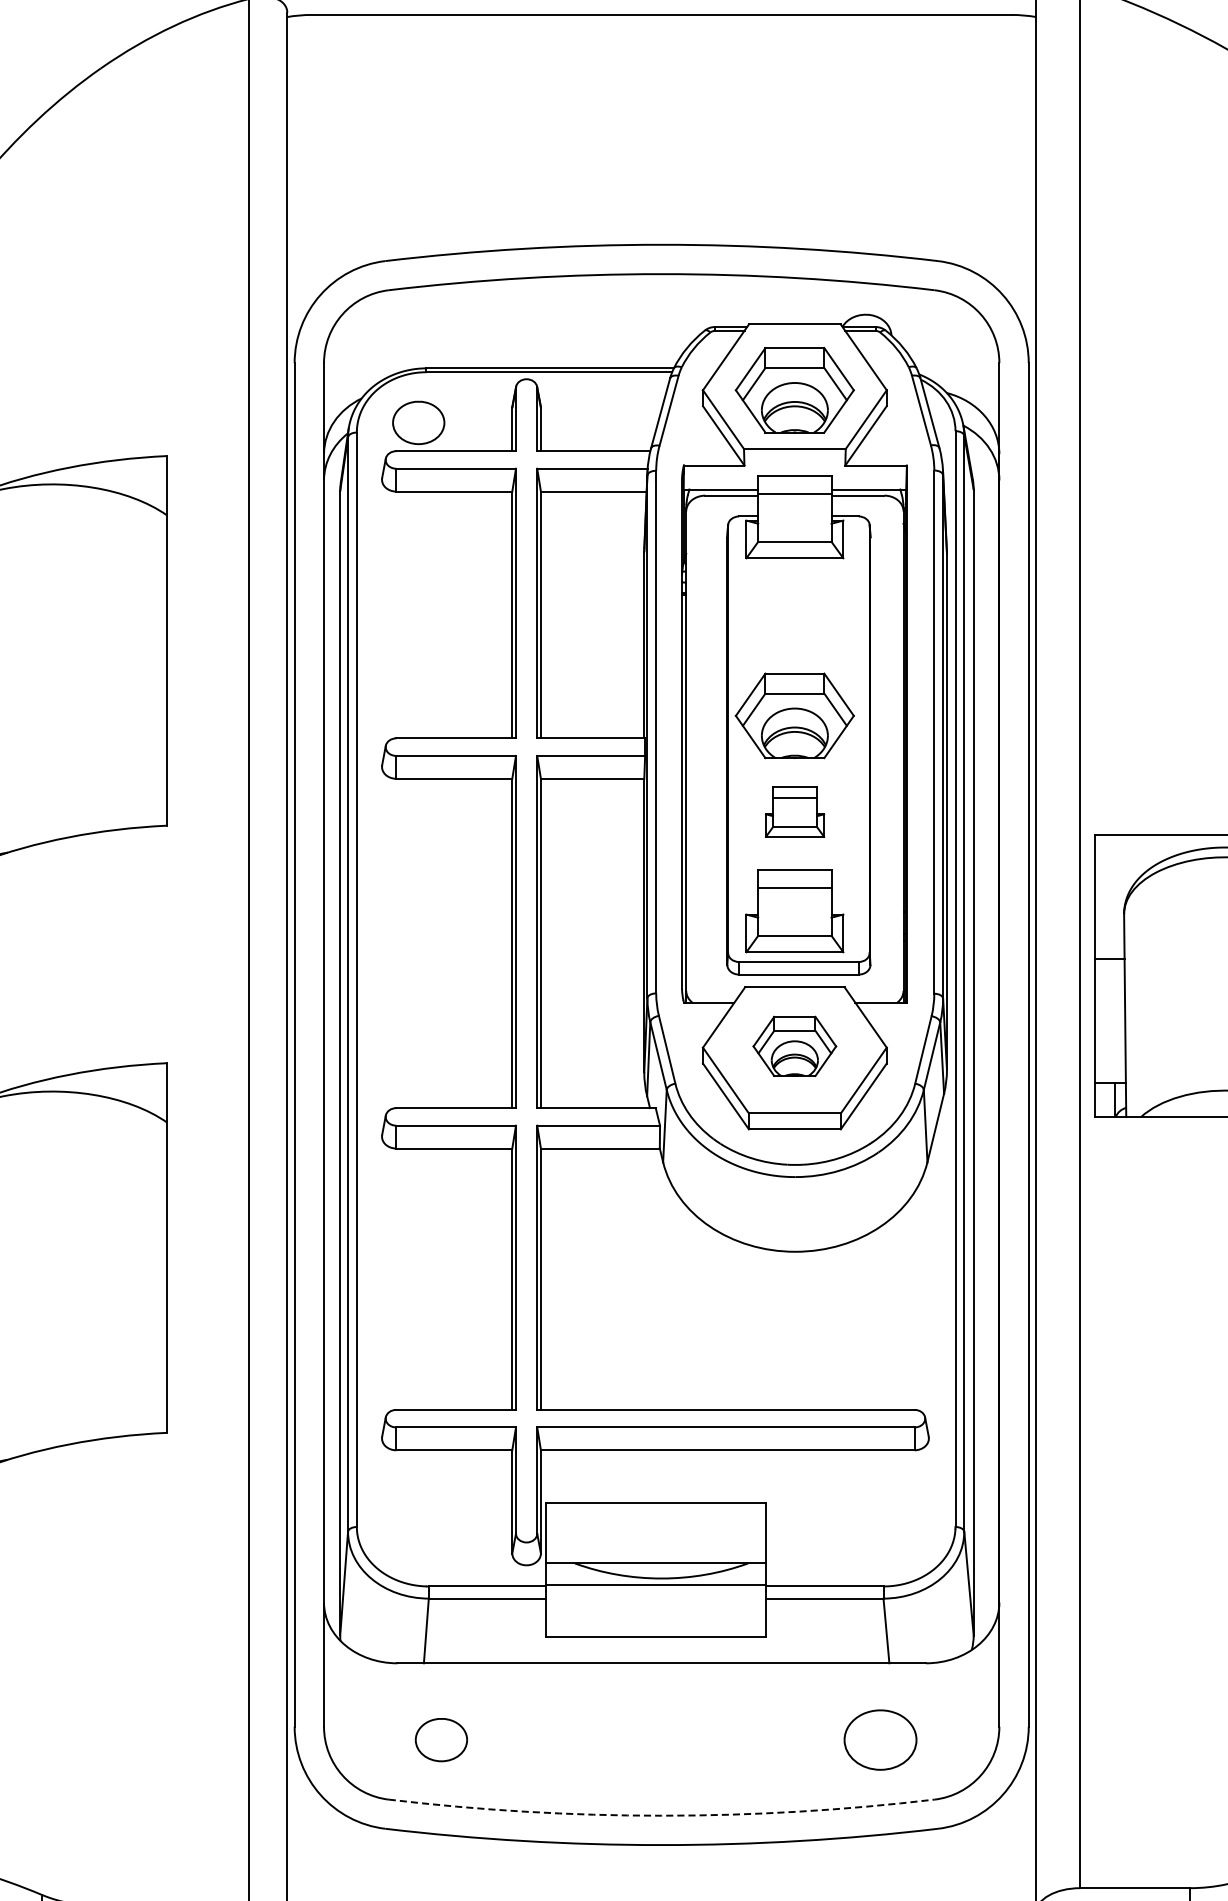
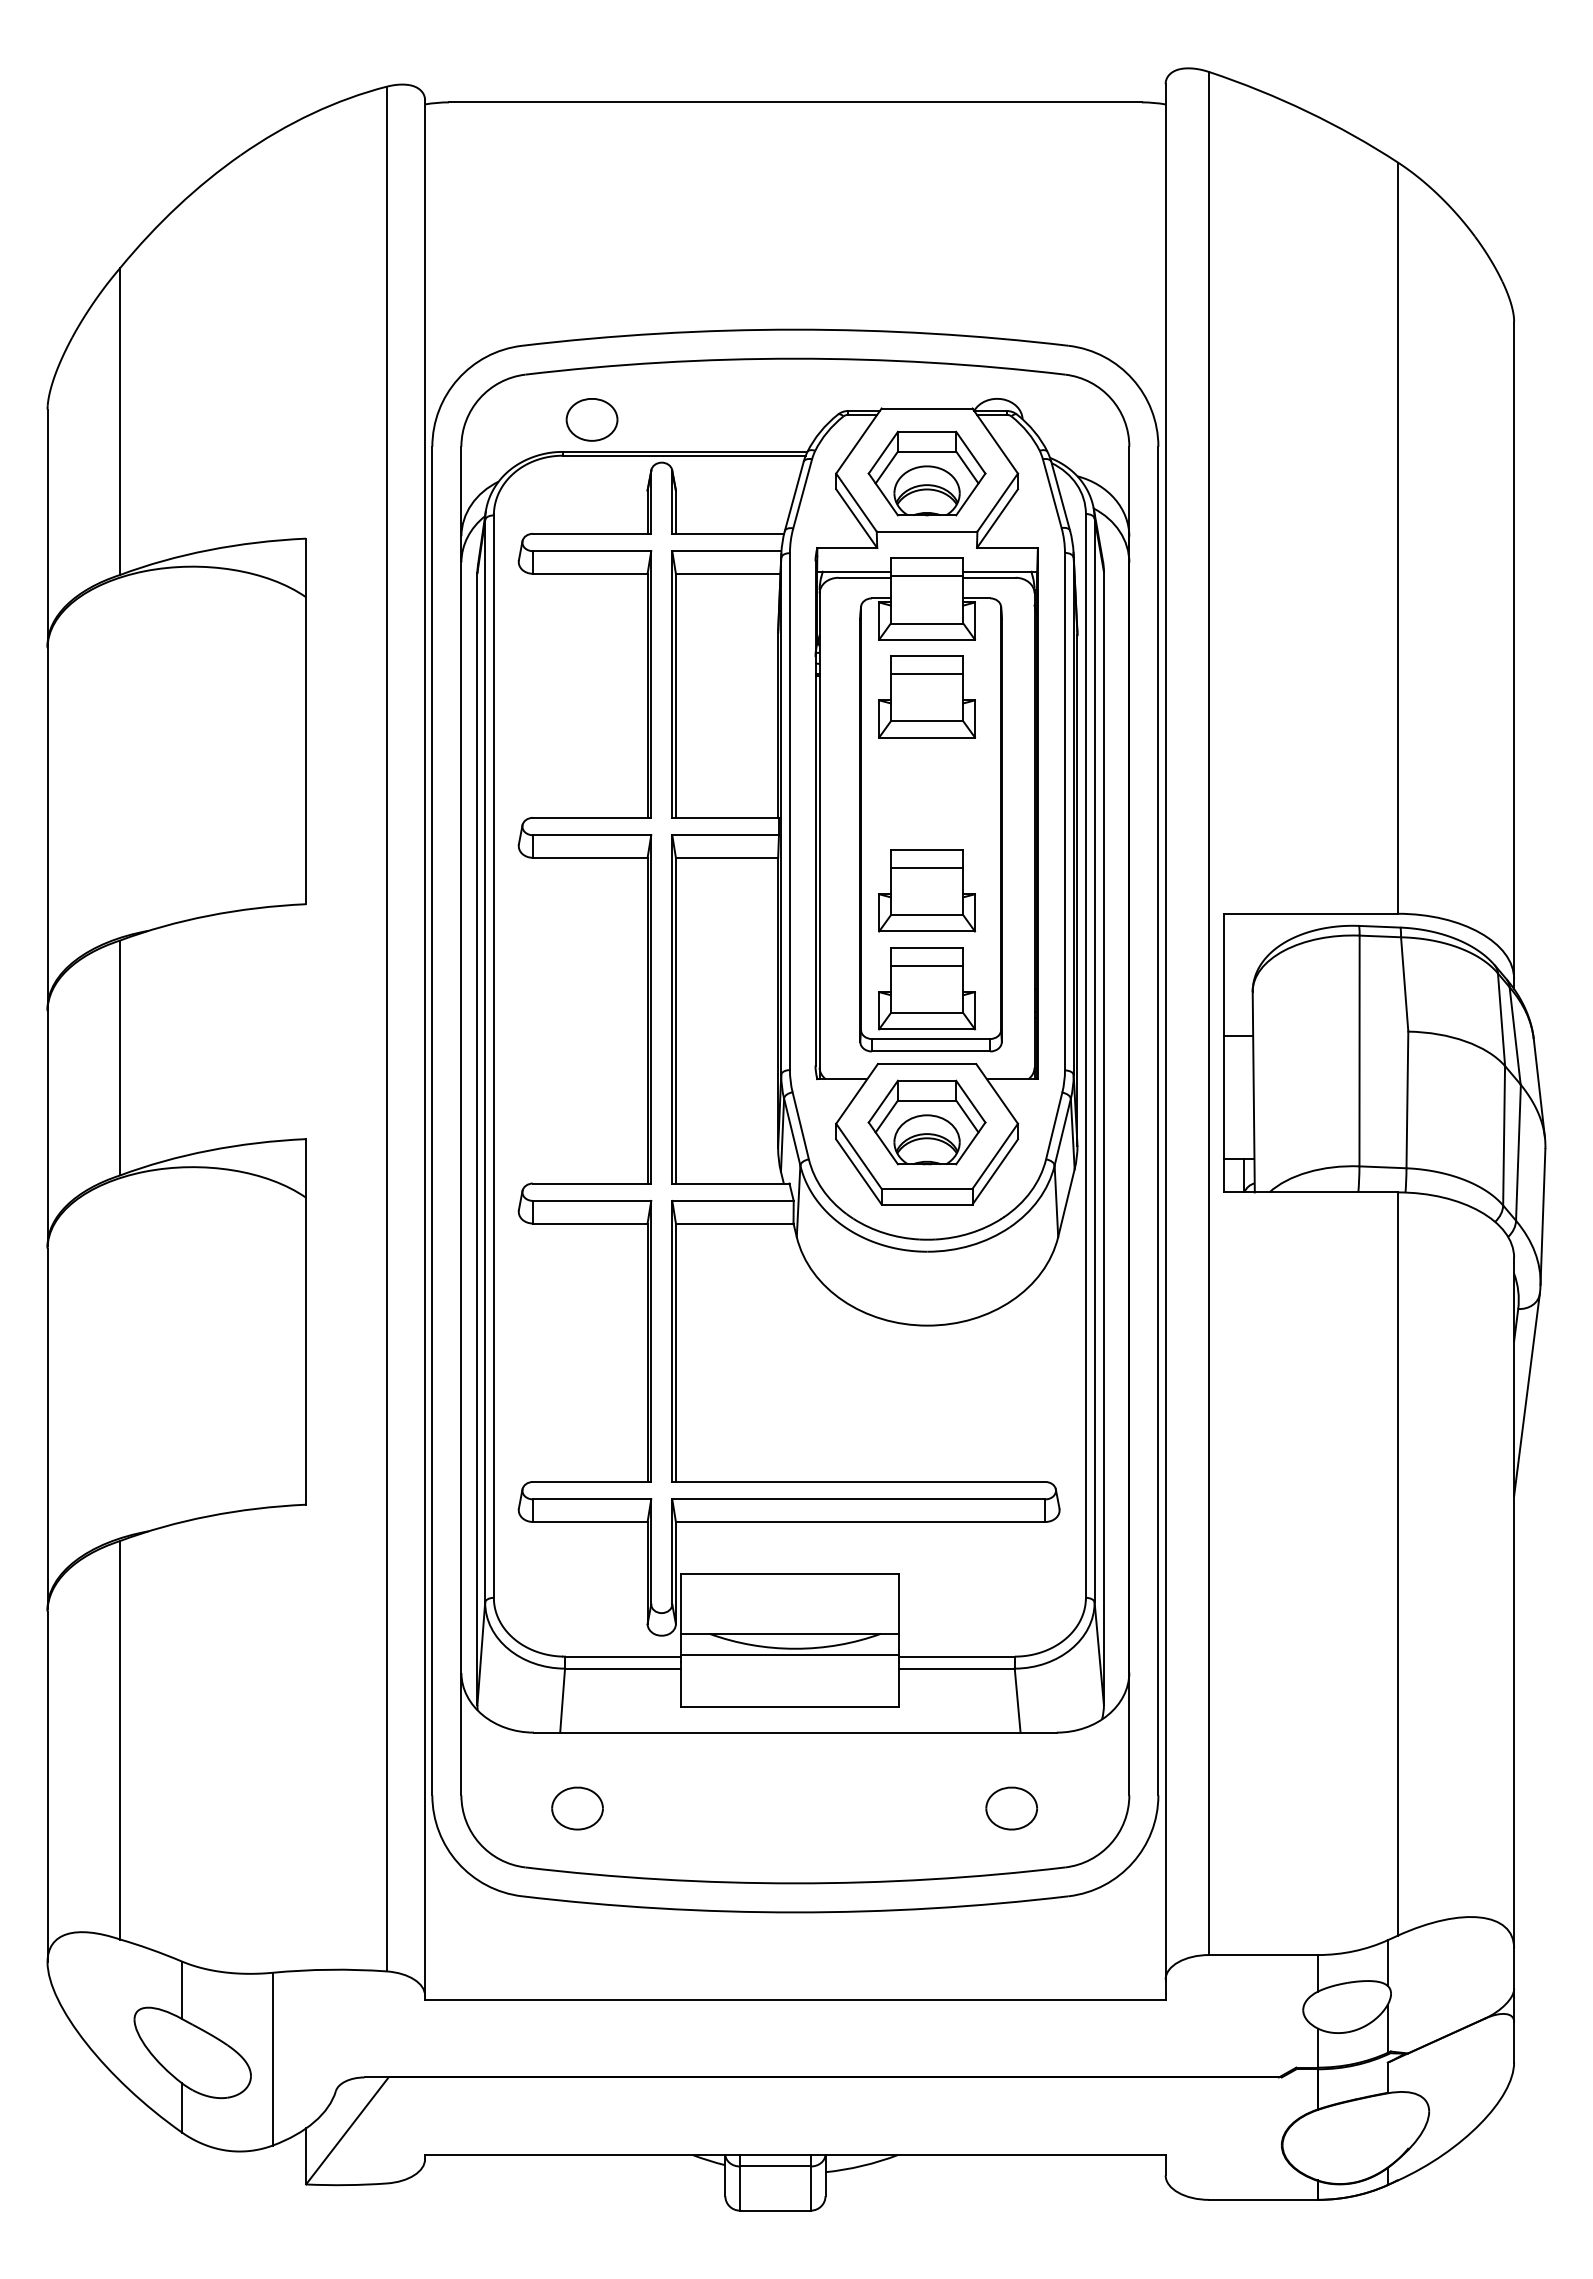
part: (418, 422) -> (591, 419), moved
part: (795, 615) -> (927, 696), added
part: (794, 715) -> (926, 795), removed
part: (795, 811) -> (927, 890), size x1.67
part: (794, 1046) -> (926, 1122), size x1.43
part: (880, 1740) -> (1011, 1808), size x0.71
arc: (661, 1815) -> (795, 1883), dashed -> solid

